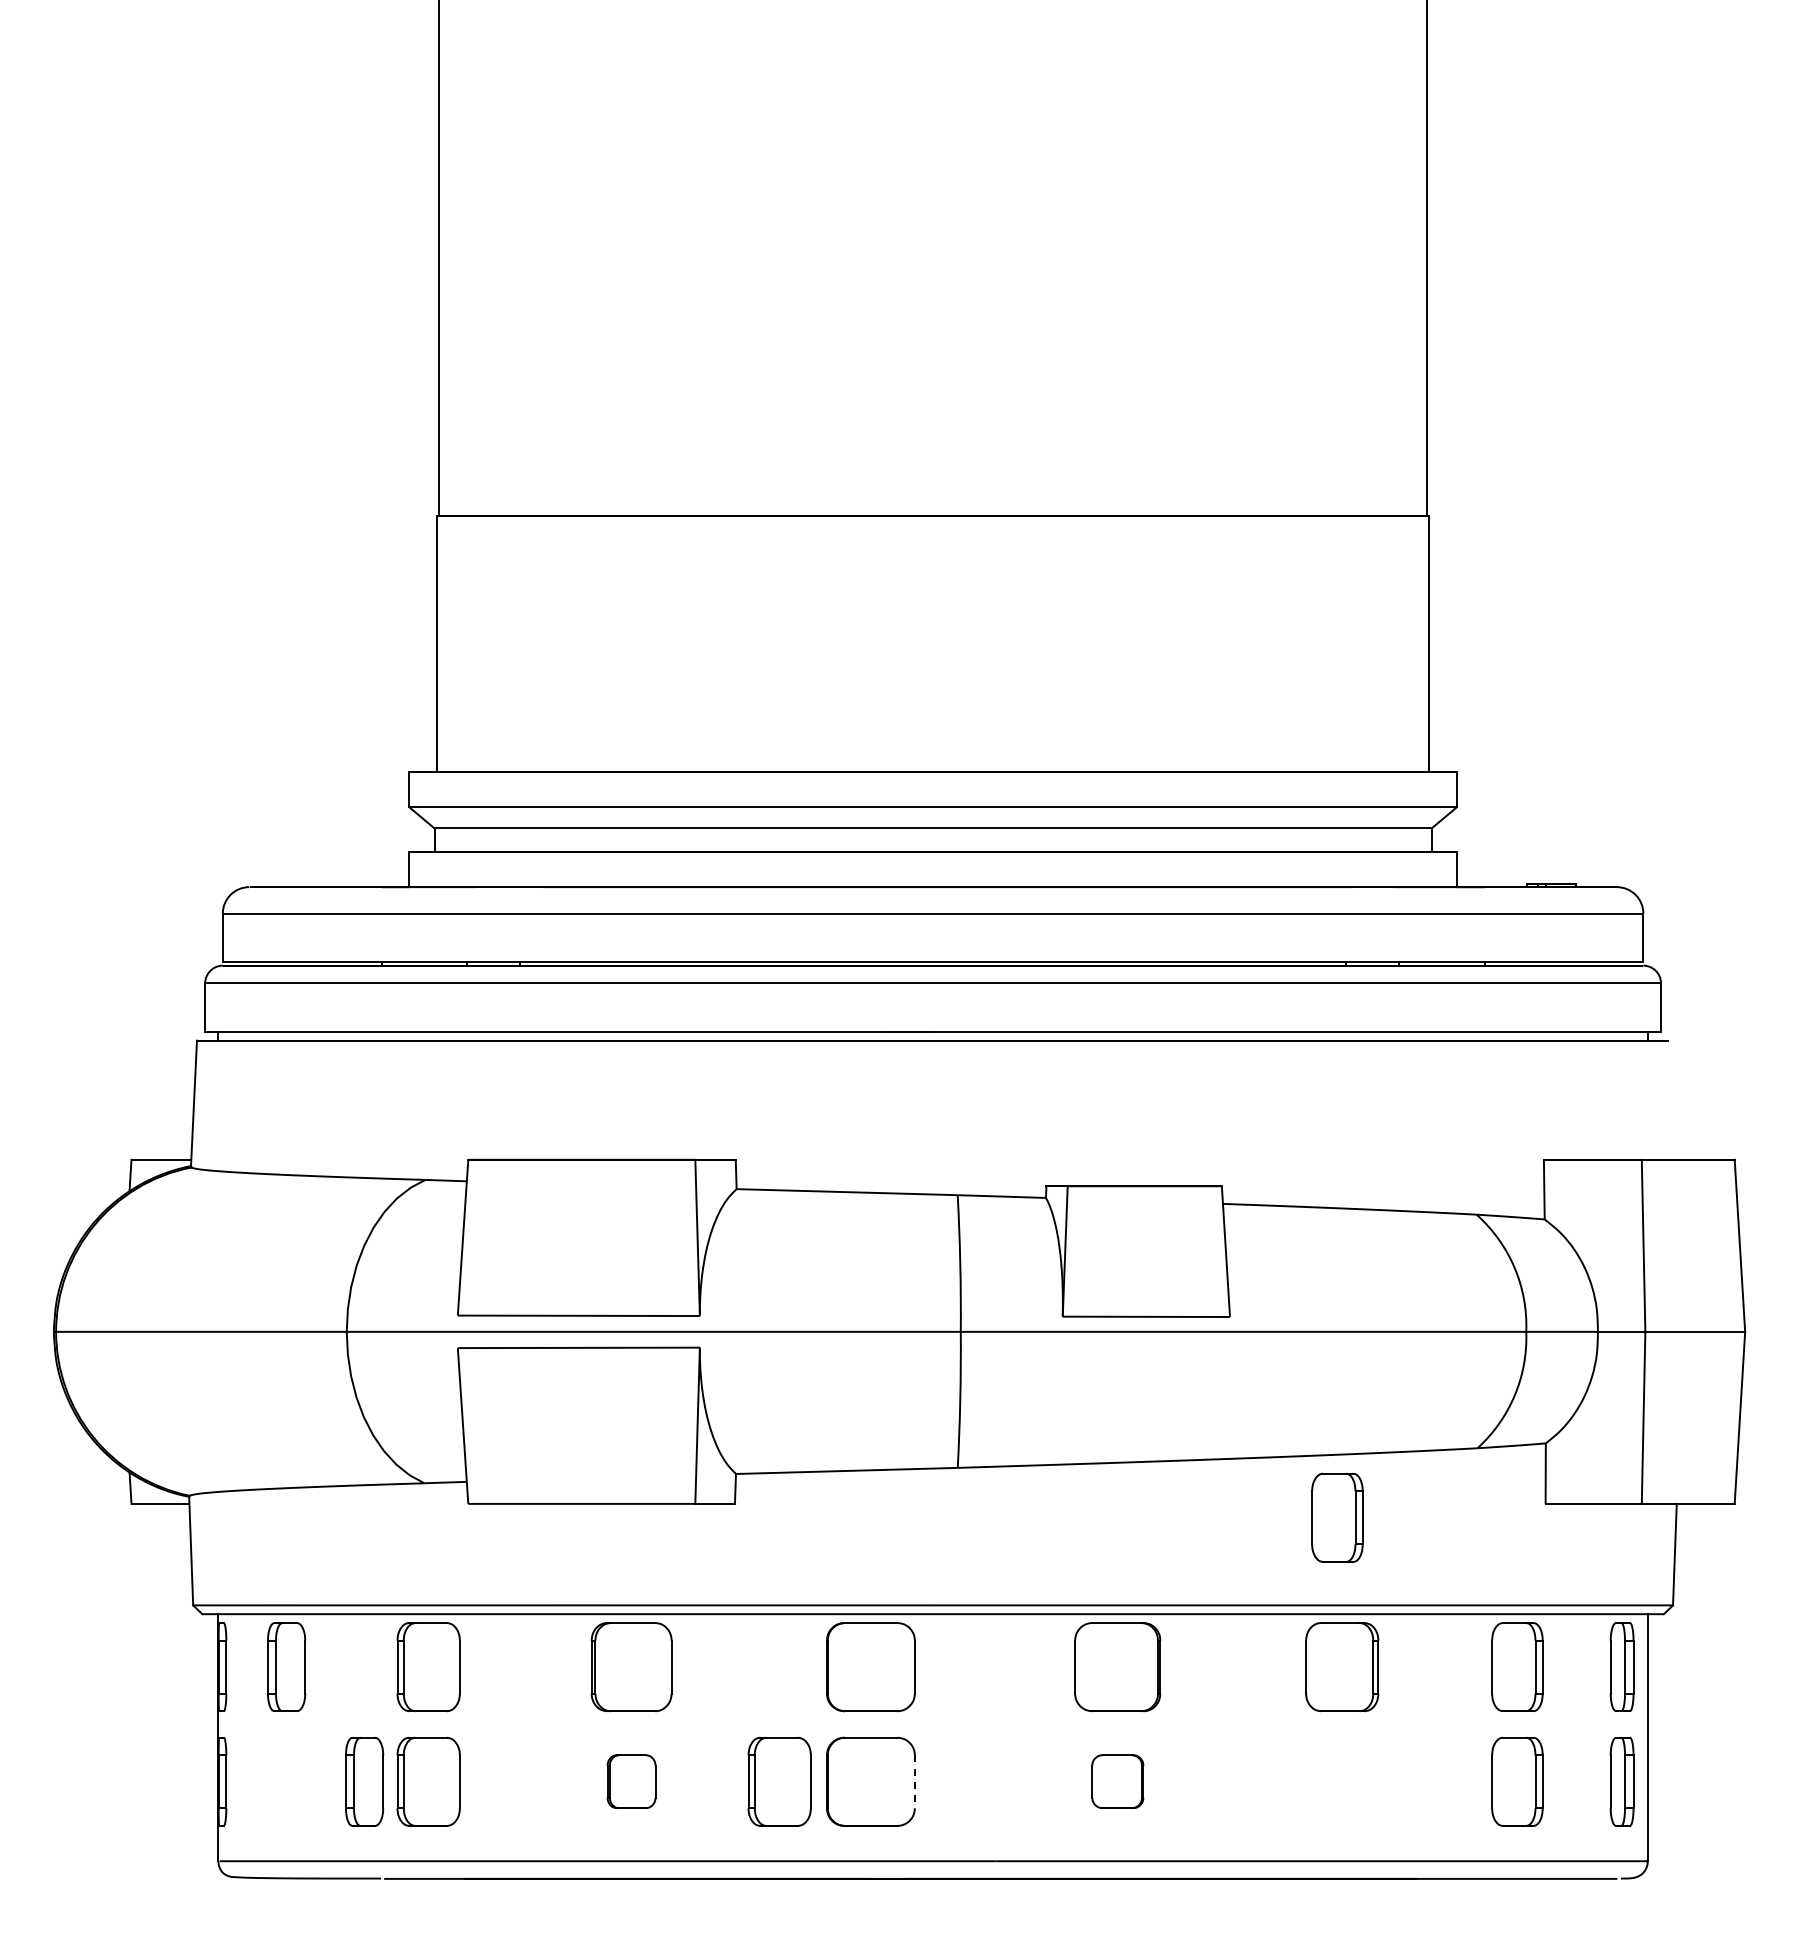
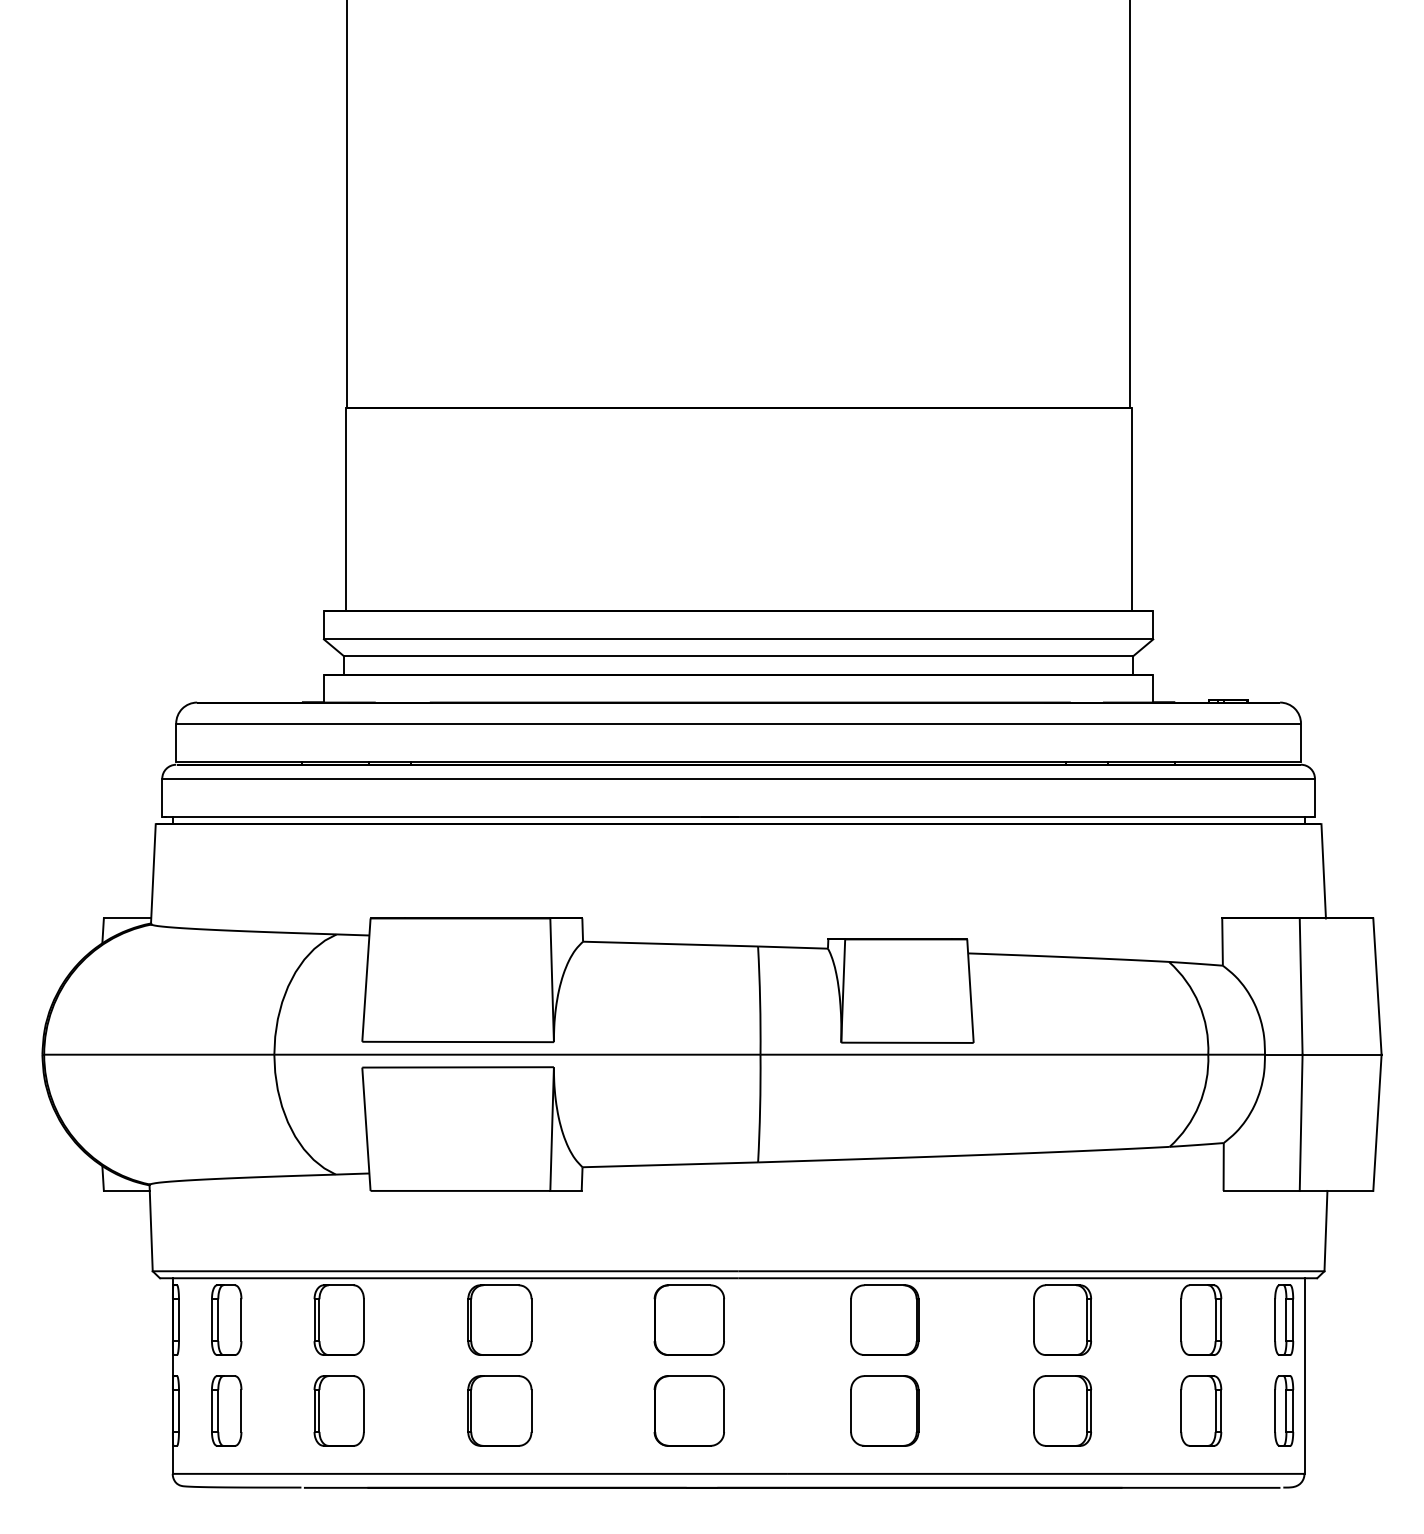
line: (1671, 1099) -> (1323, 870), added
part: (1337, 1517) -> (1058, 1201), removed
part: (364, 1781) -> (226, 1410), moved
part: (631, 1781) -> (499, 1410), size x1.67
part: (779, 1781) -> (616, 1410), removed
part: (1117, 1781) -> (884, 1410), size x1.67
part: (1342, 1781) -> (1062, 1410), added
line: (914, 1782) -> (723, 1411), dashed -> solid

